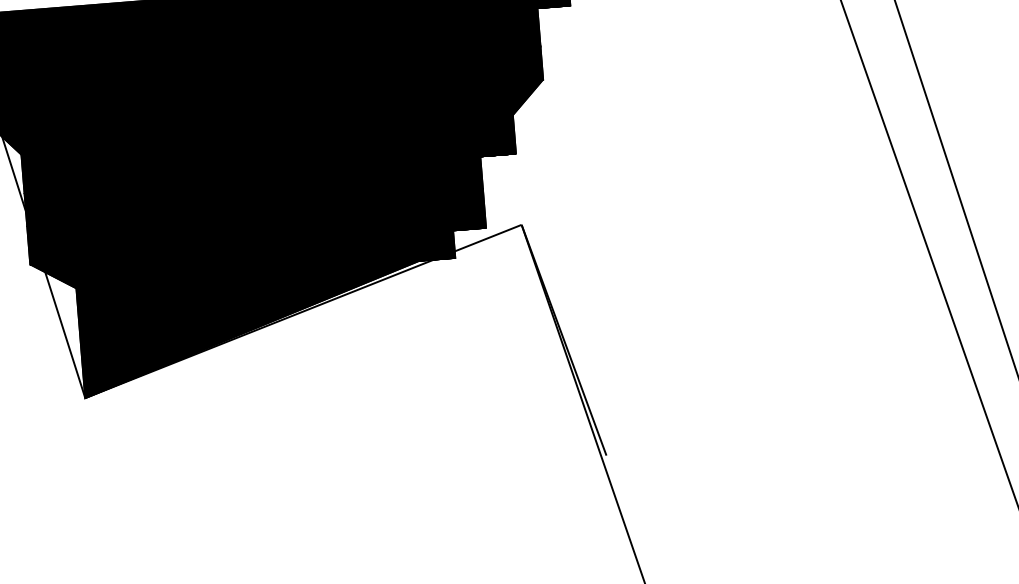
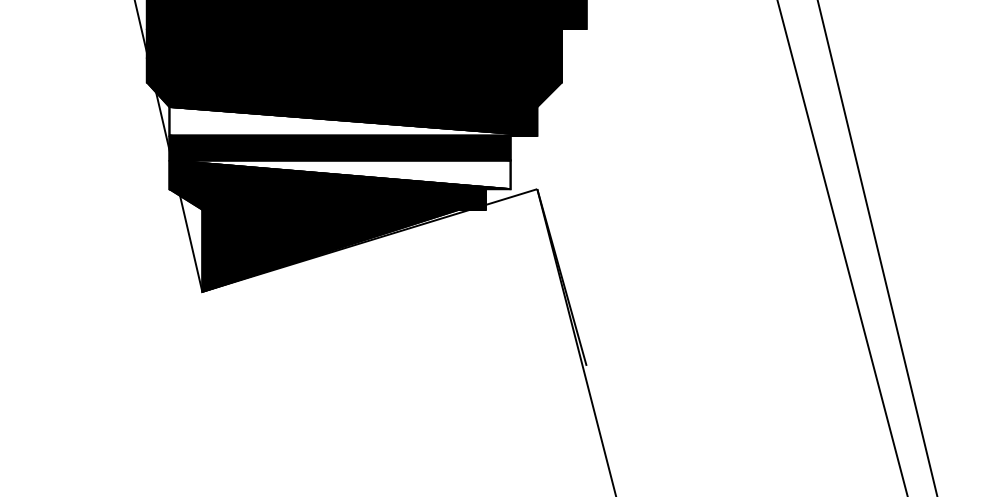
fill: (268, 152) -> (353, 120), removed
fill: (255, 226) -> (339, 174), removed

